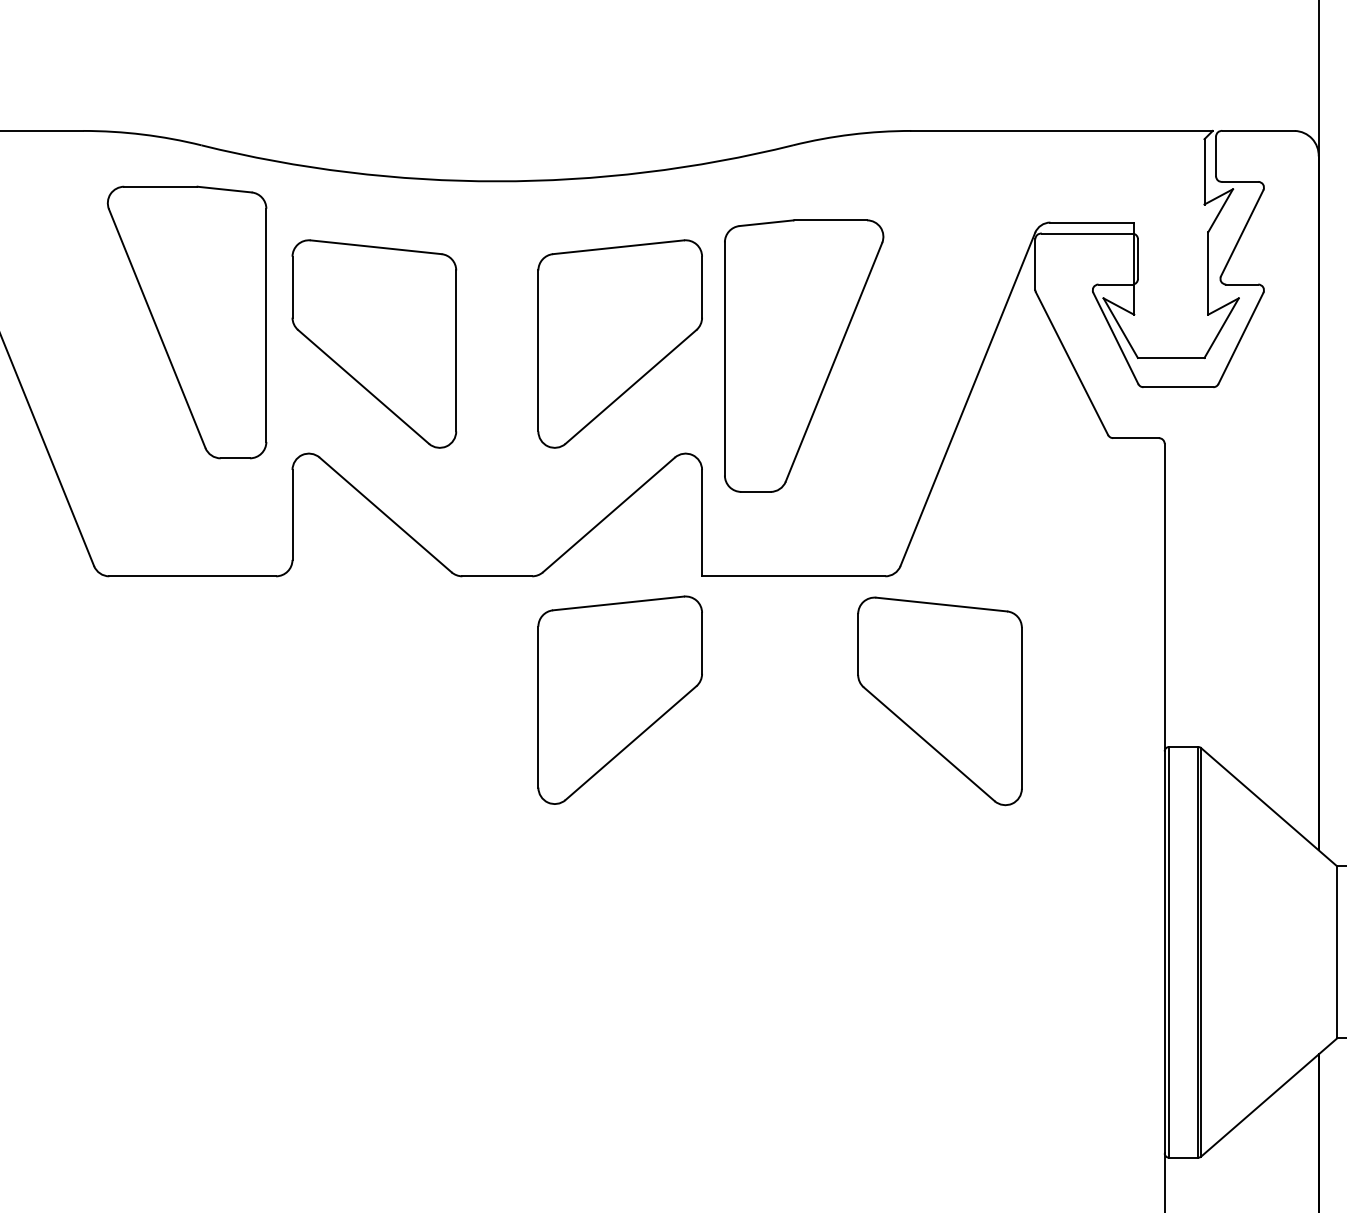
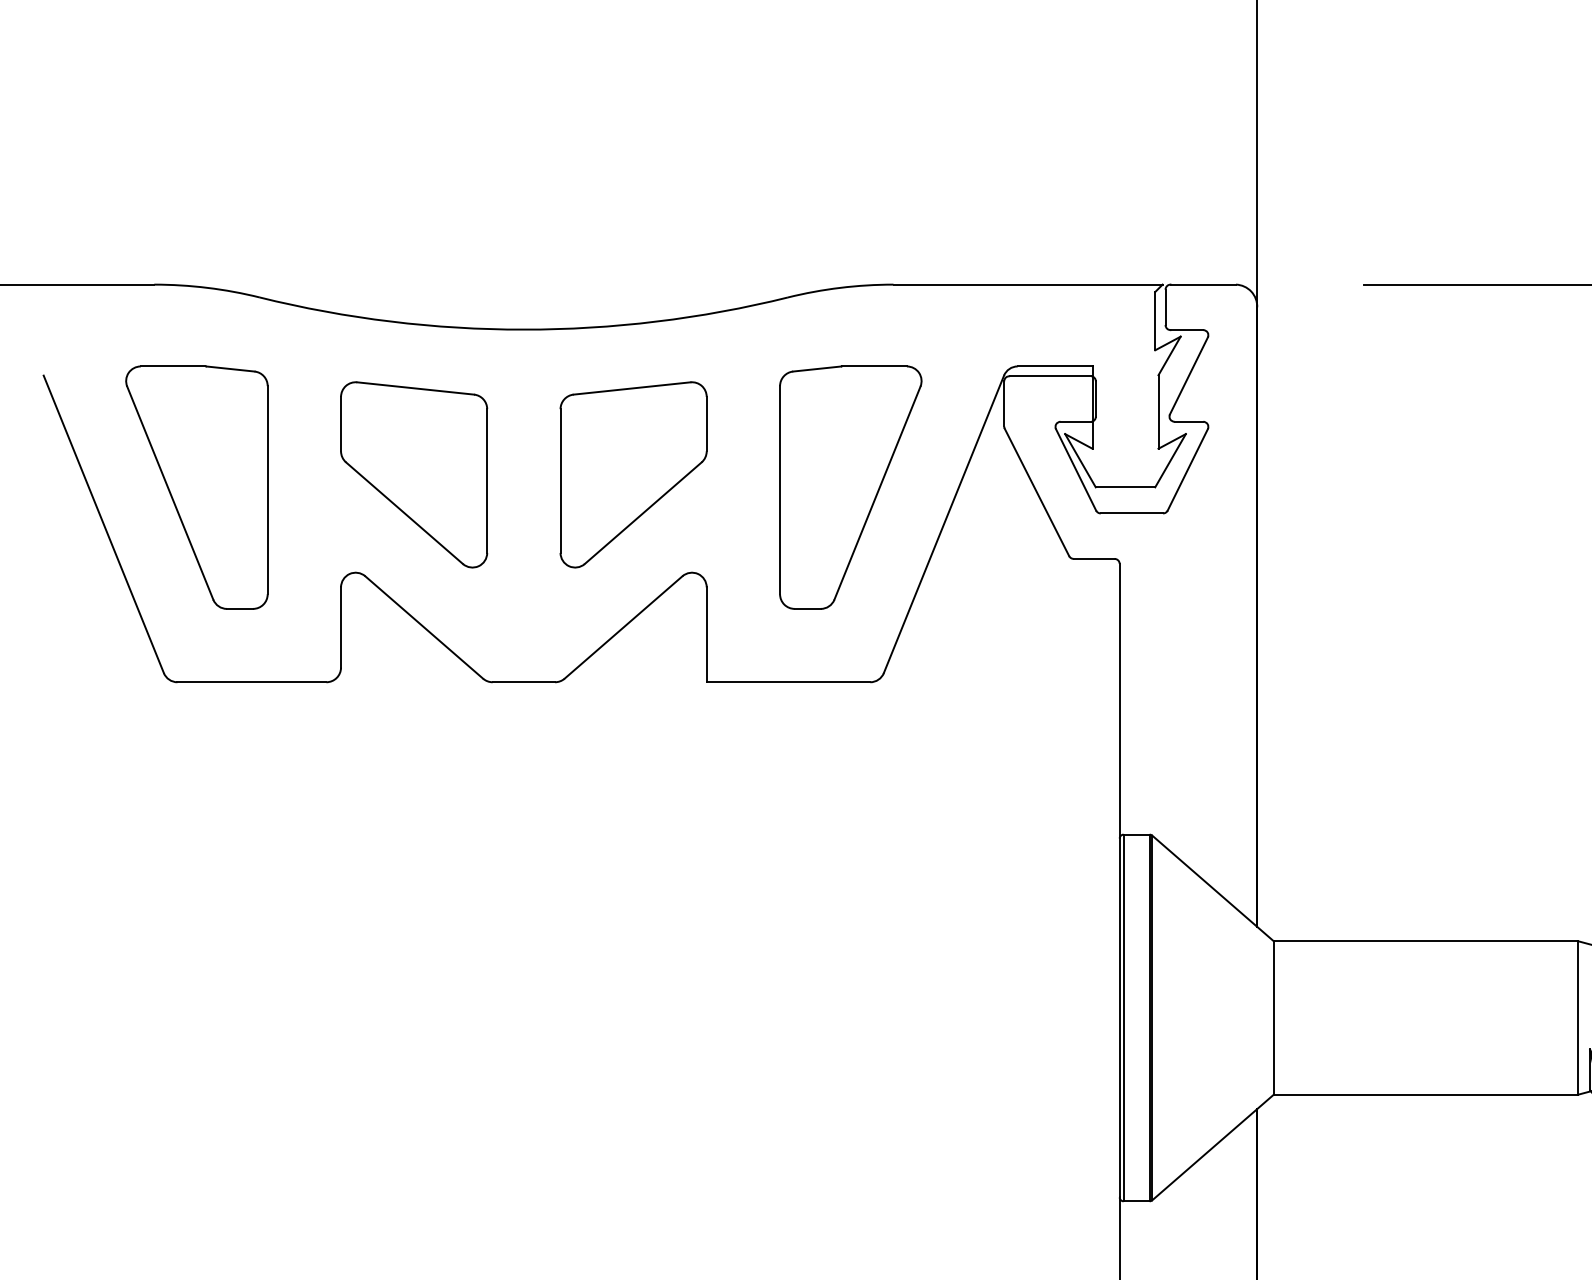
part: (186, 322) -> (196, 487), moved
part: (803, 355) -> (850, 487), moved
part: (620, 699) -> (633, 792), removed
part: (940, 700) -> (919, 793), removed

